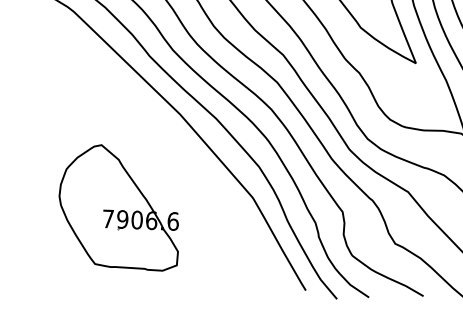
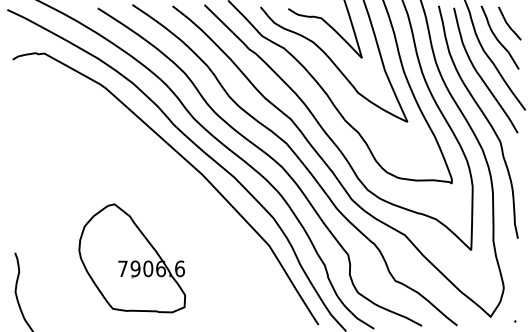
part: (119, 207) -> (132, 258), moved

